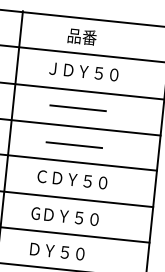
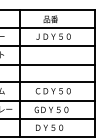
line: (78, 106) -> (52, 54), removed
line: (74, 144) -> (52, 73), removed

